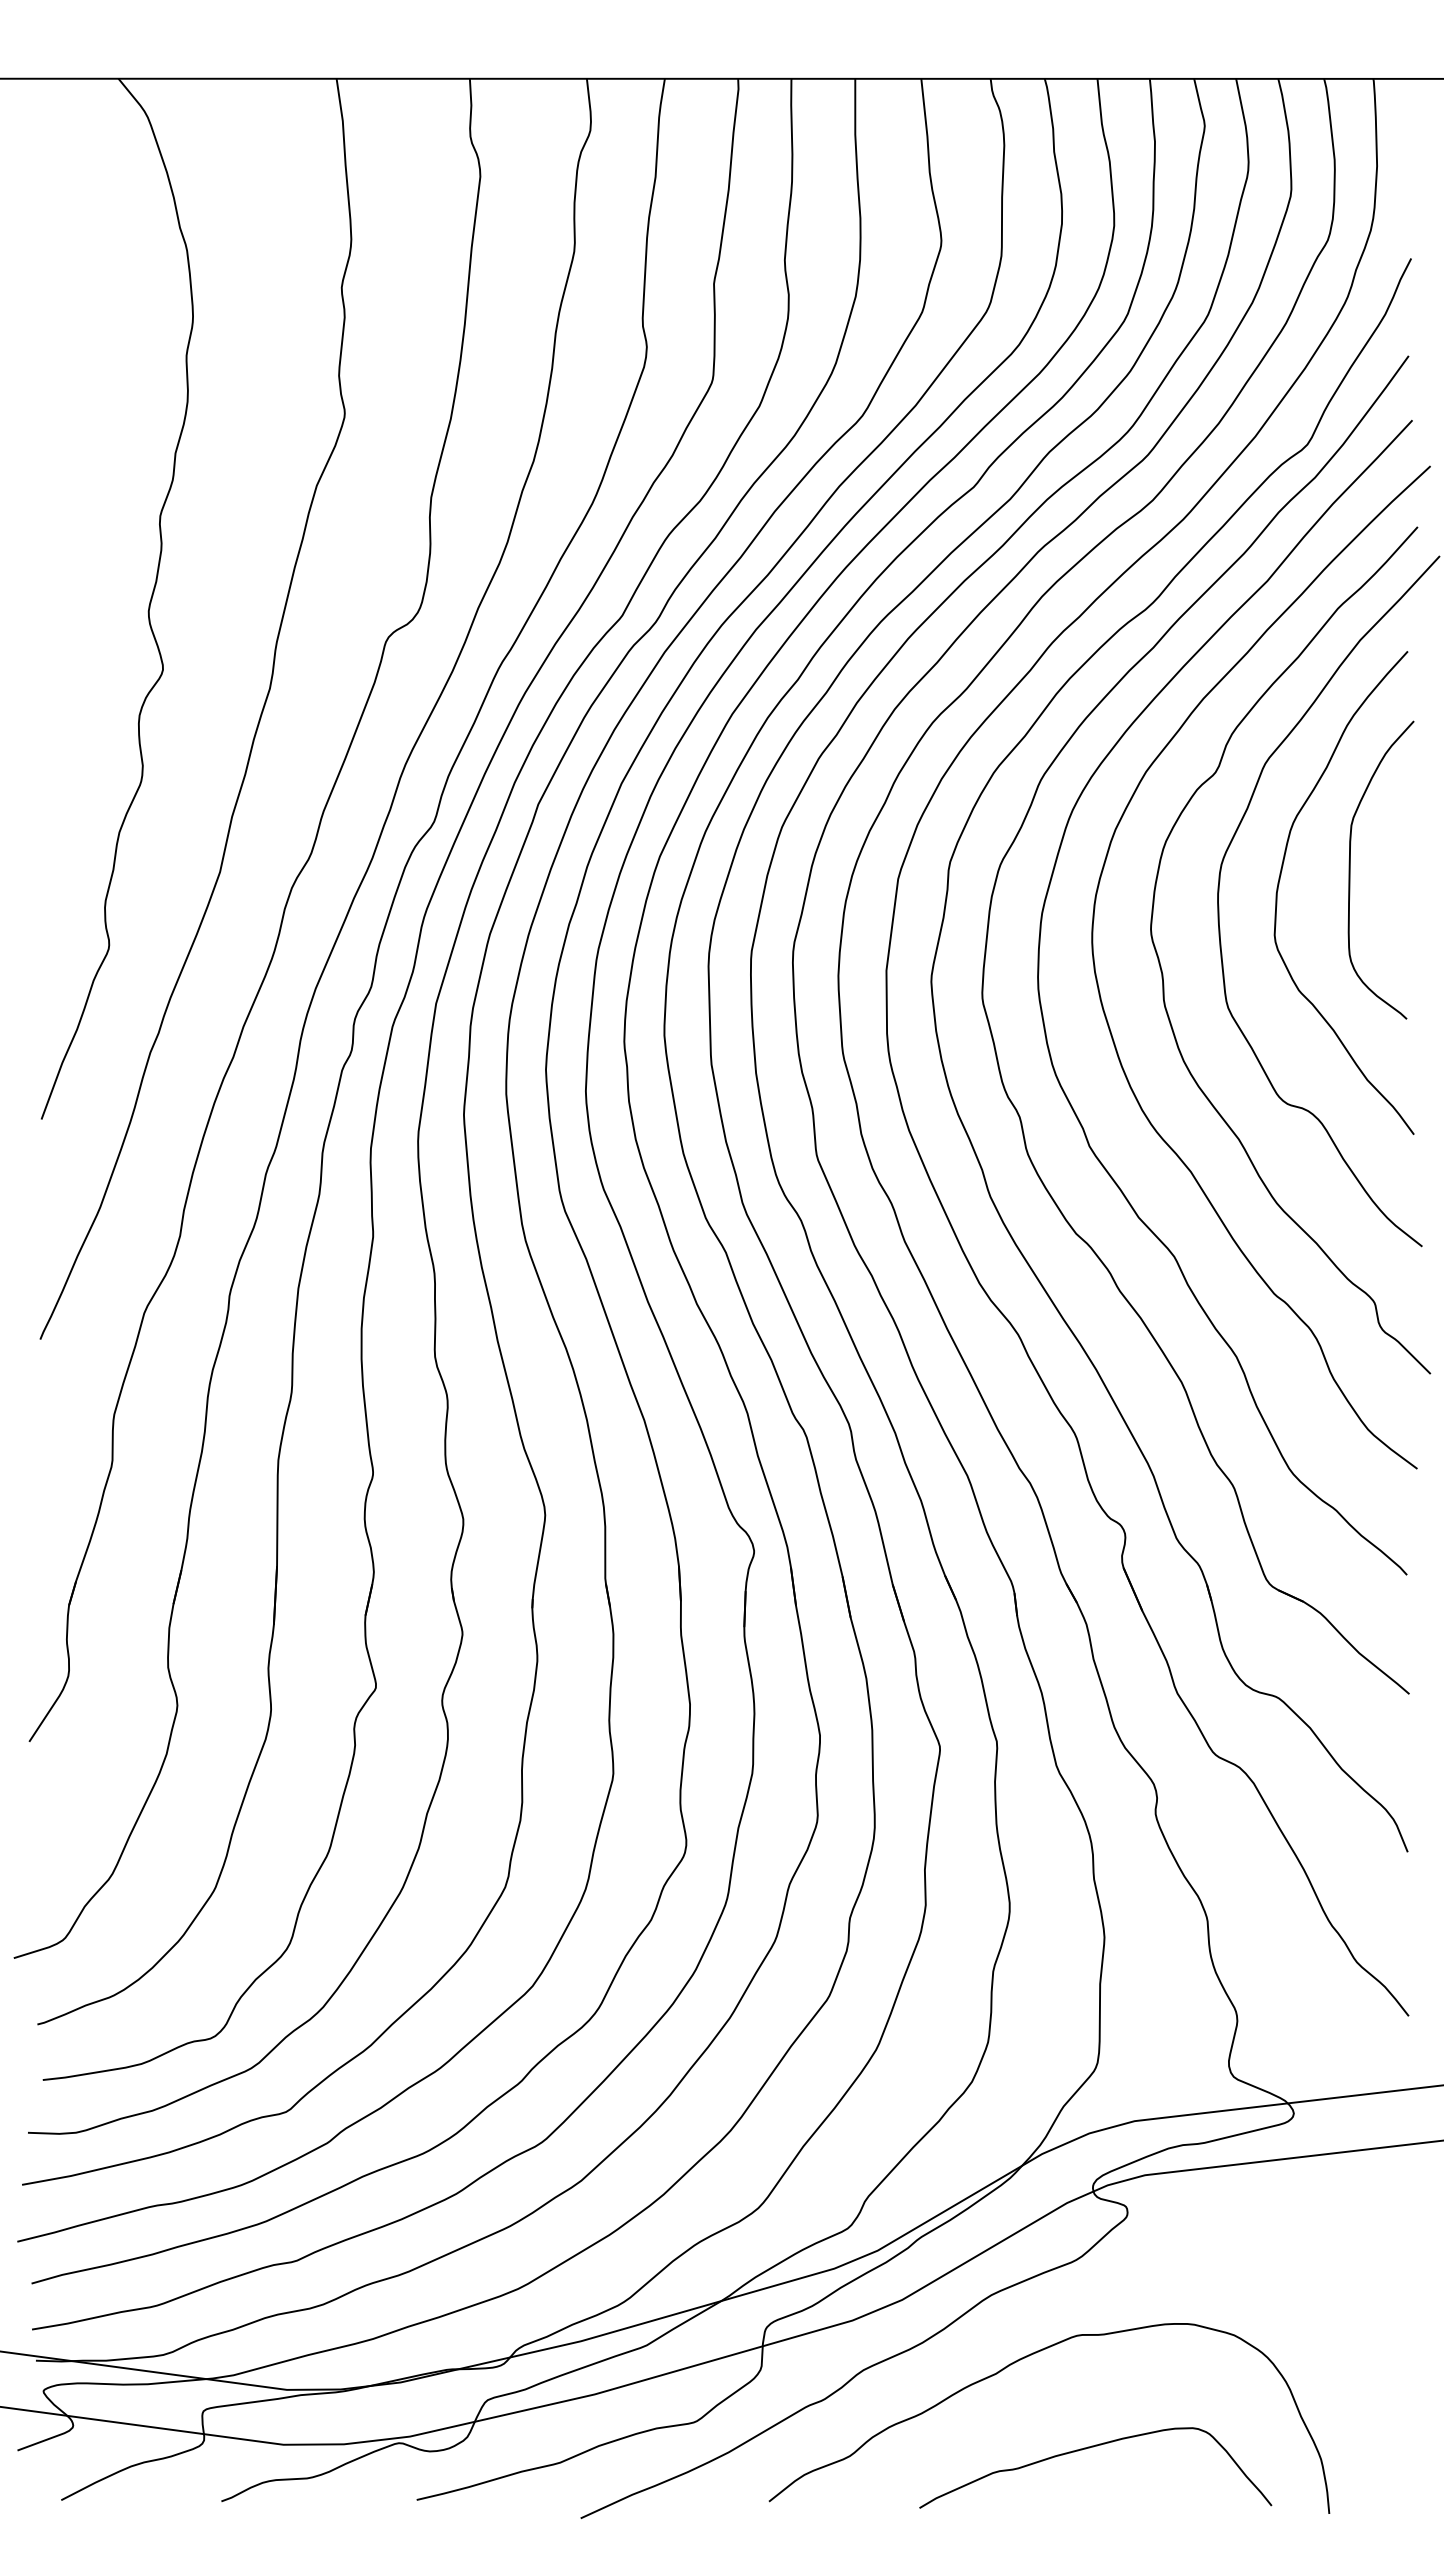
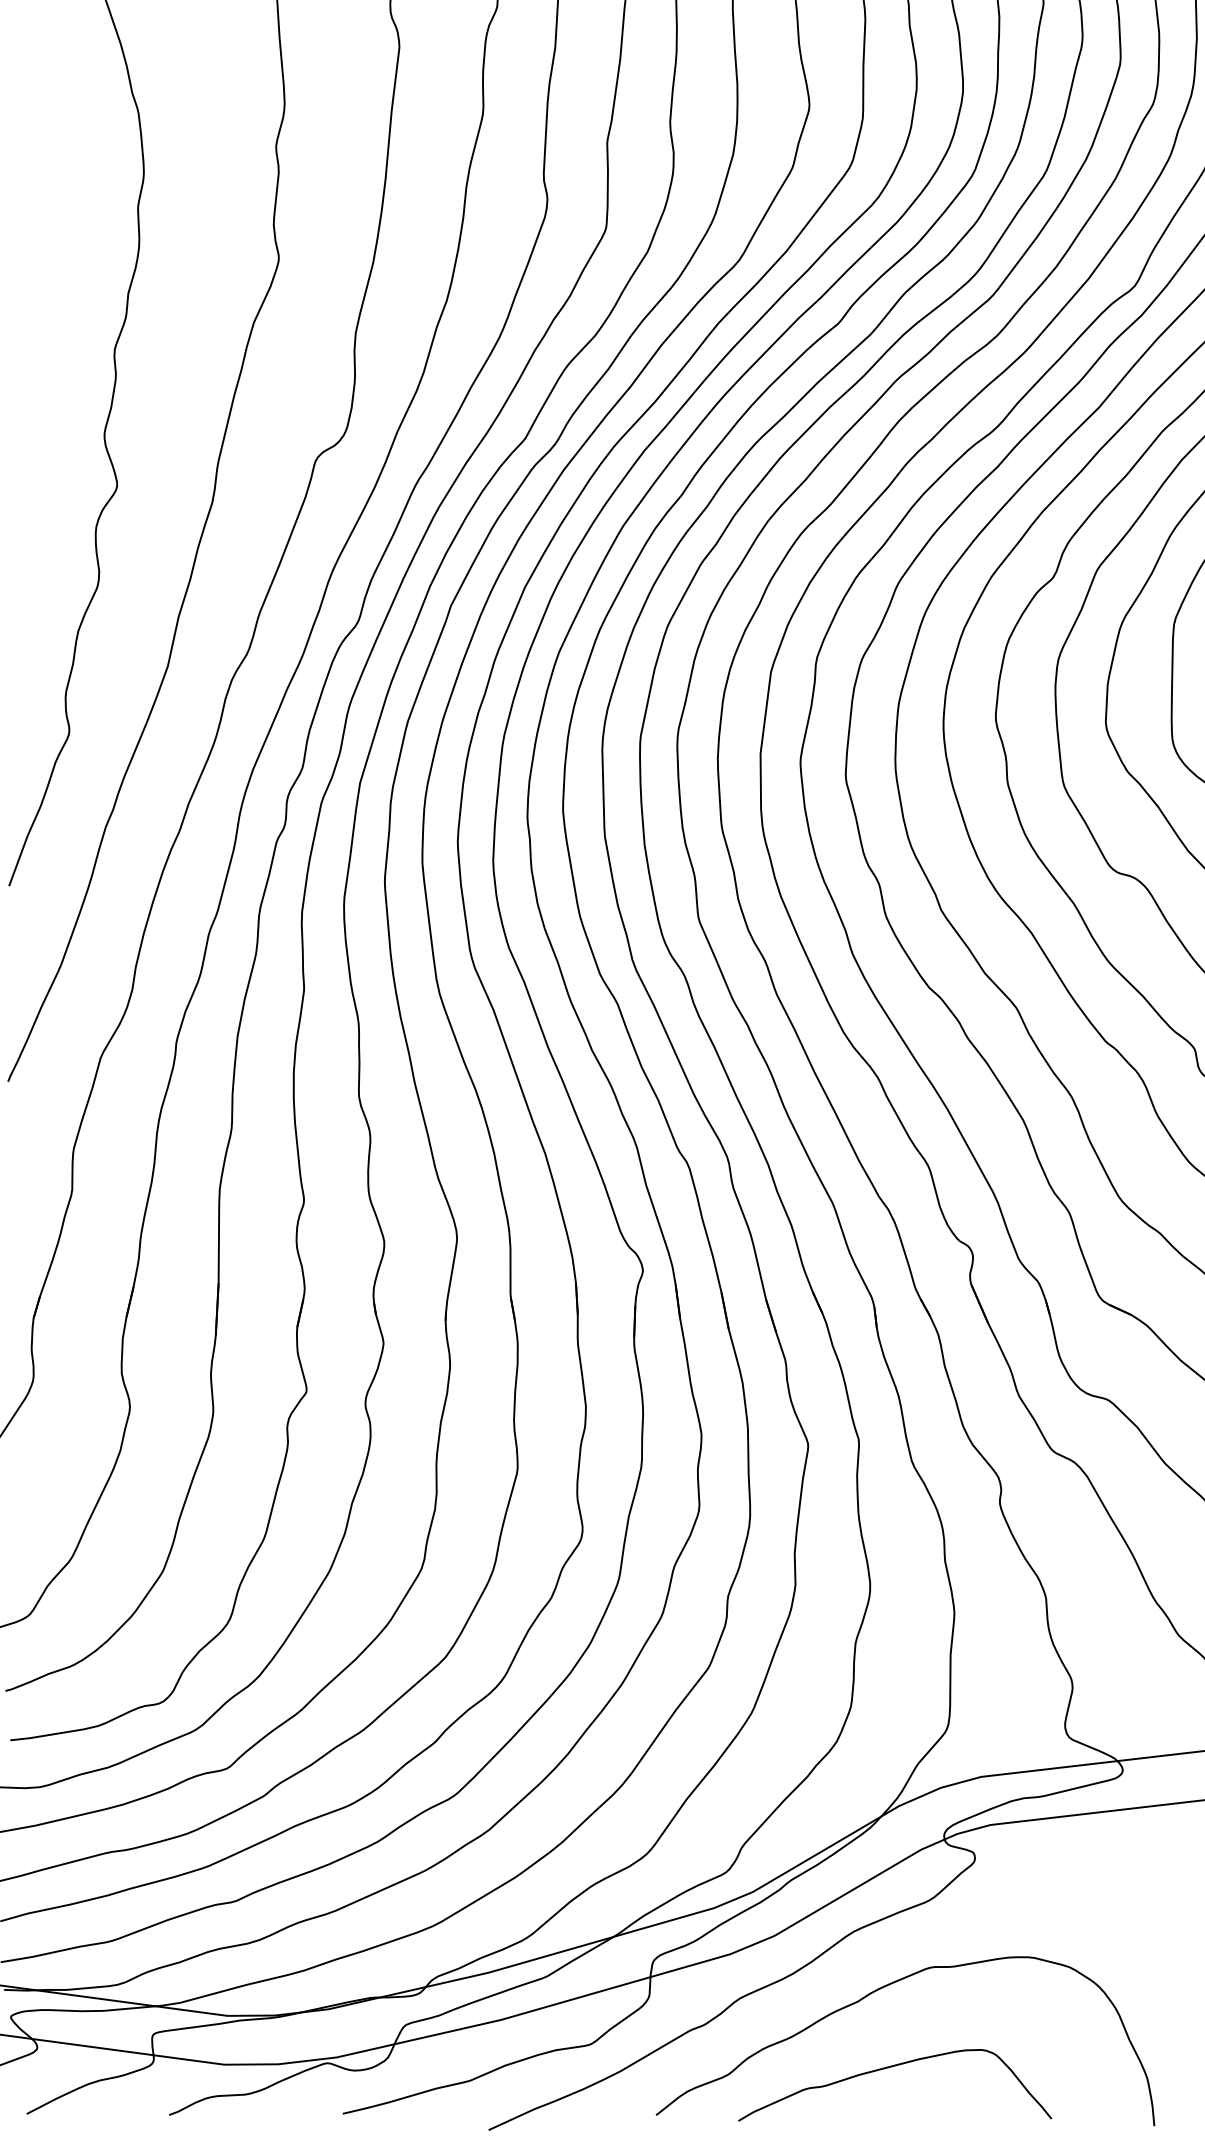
curve: (1089, 2448) -> (889, 2068), moved

